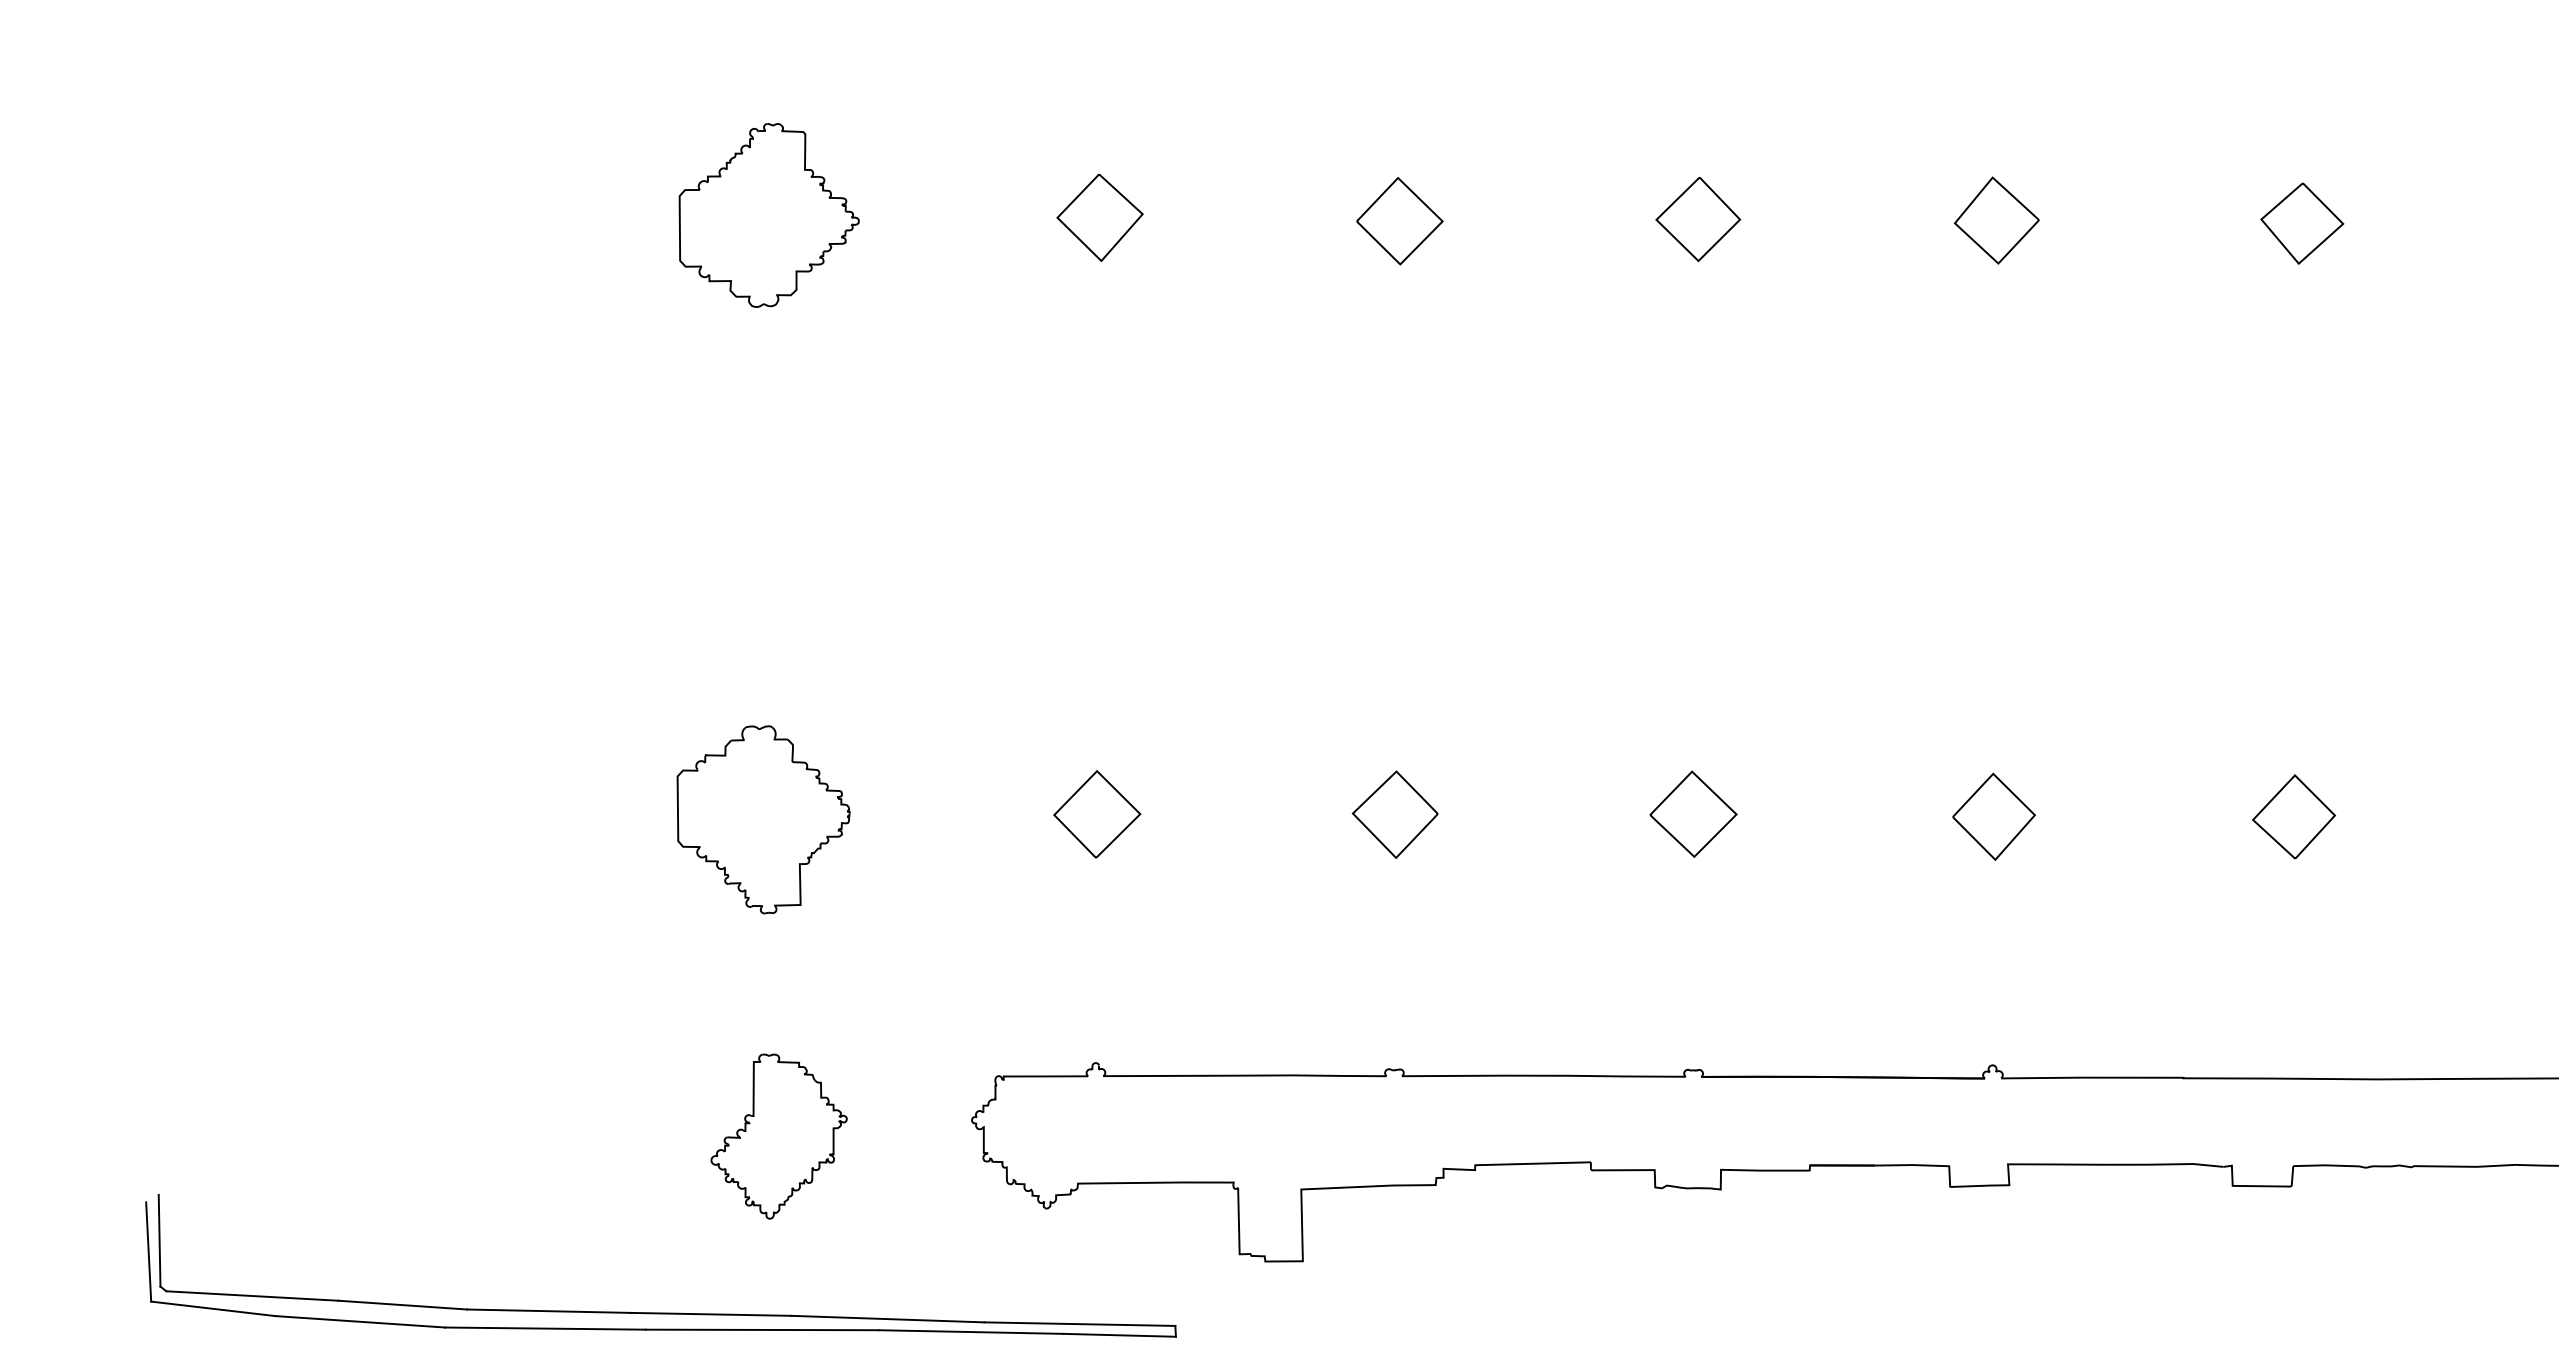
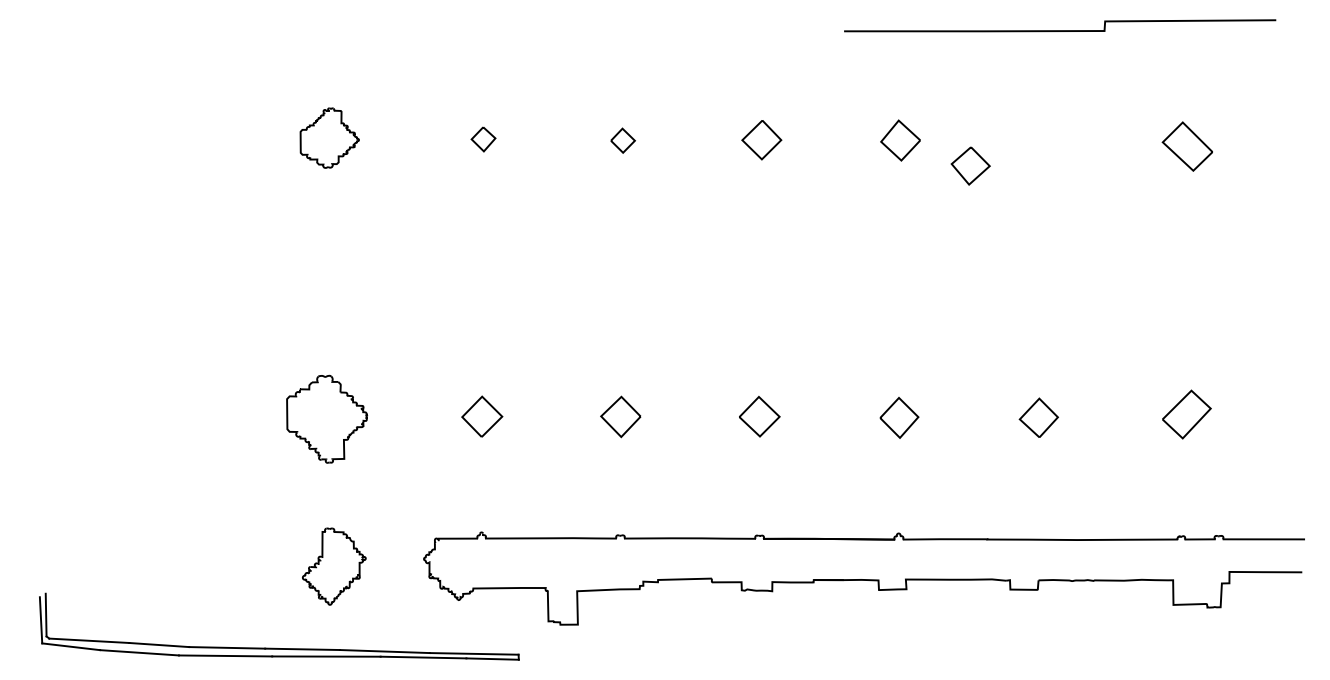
part: (768, 213) -> (329, 137), size x0.7
part: (1099, 218) -> (483, 139), size x0.6
part: (1398, 220) -> (622, 140), size x0.6
part: (2301, 222) -> (970, 165), moved

